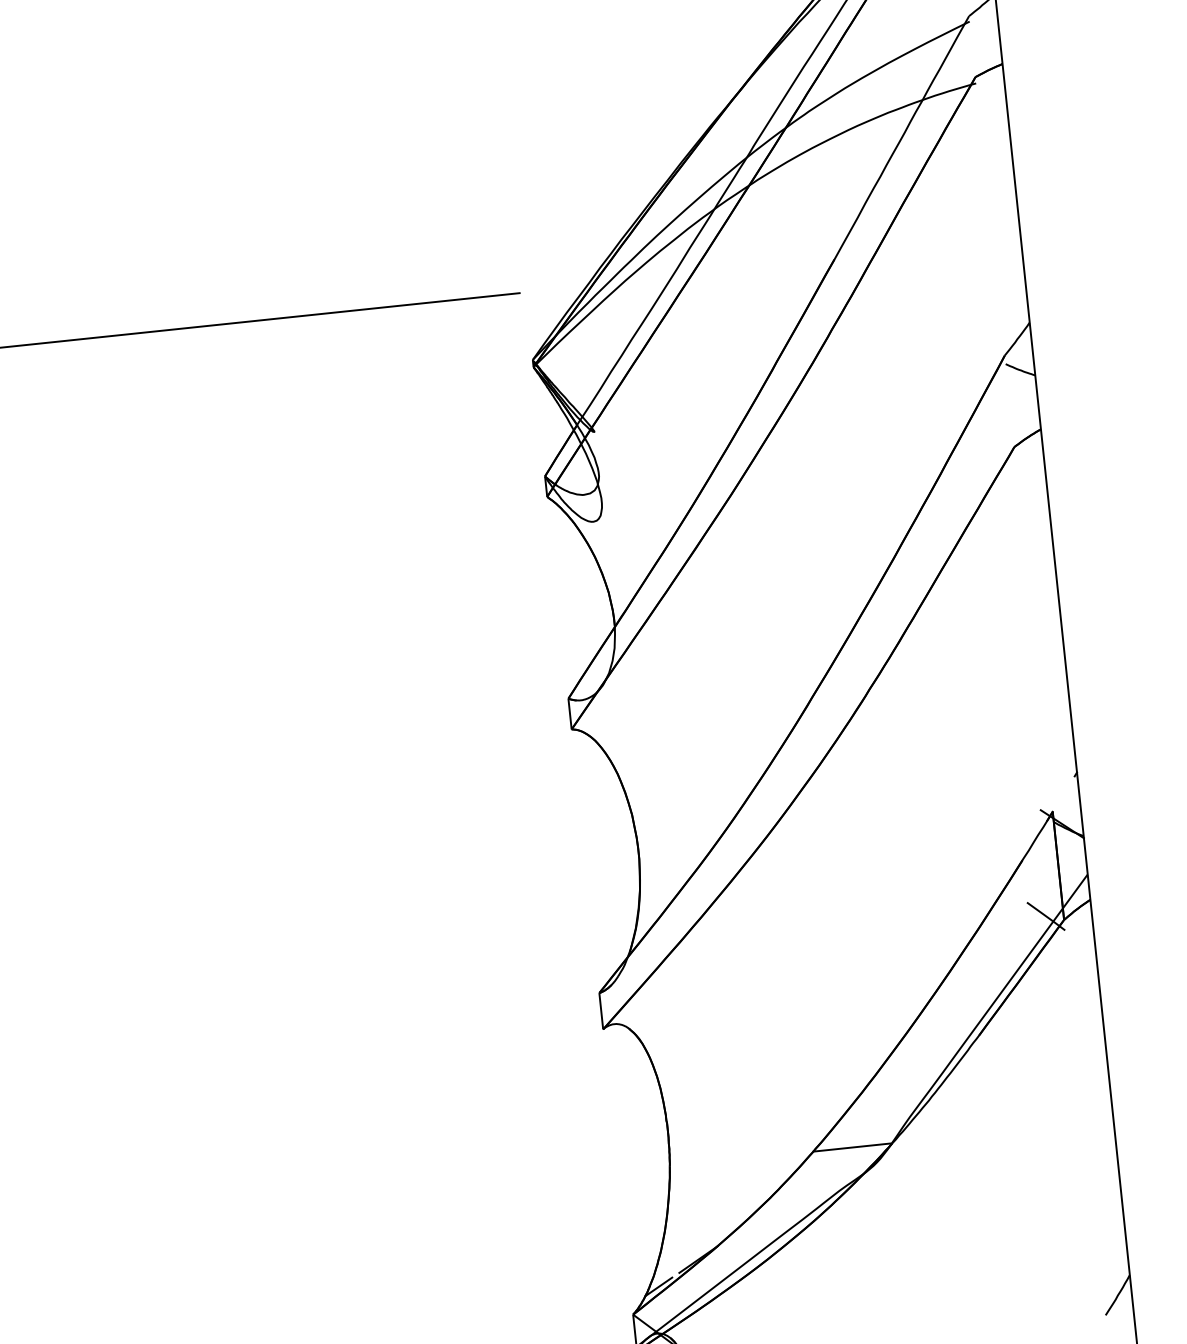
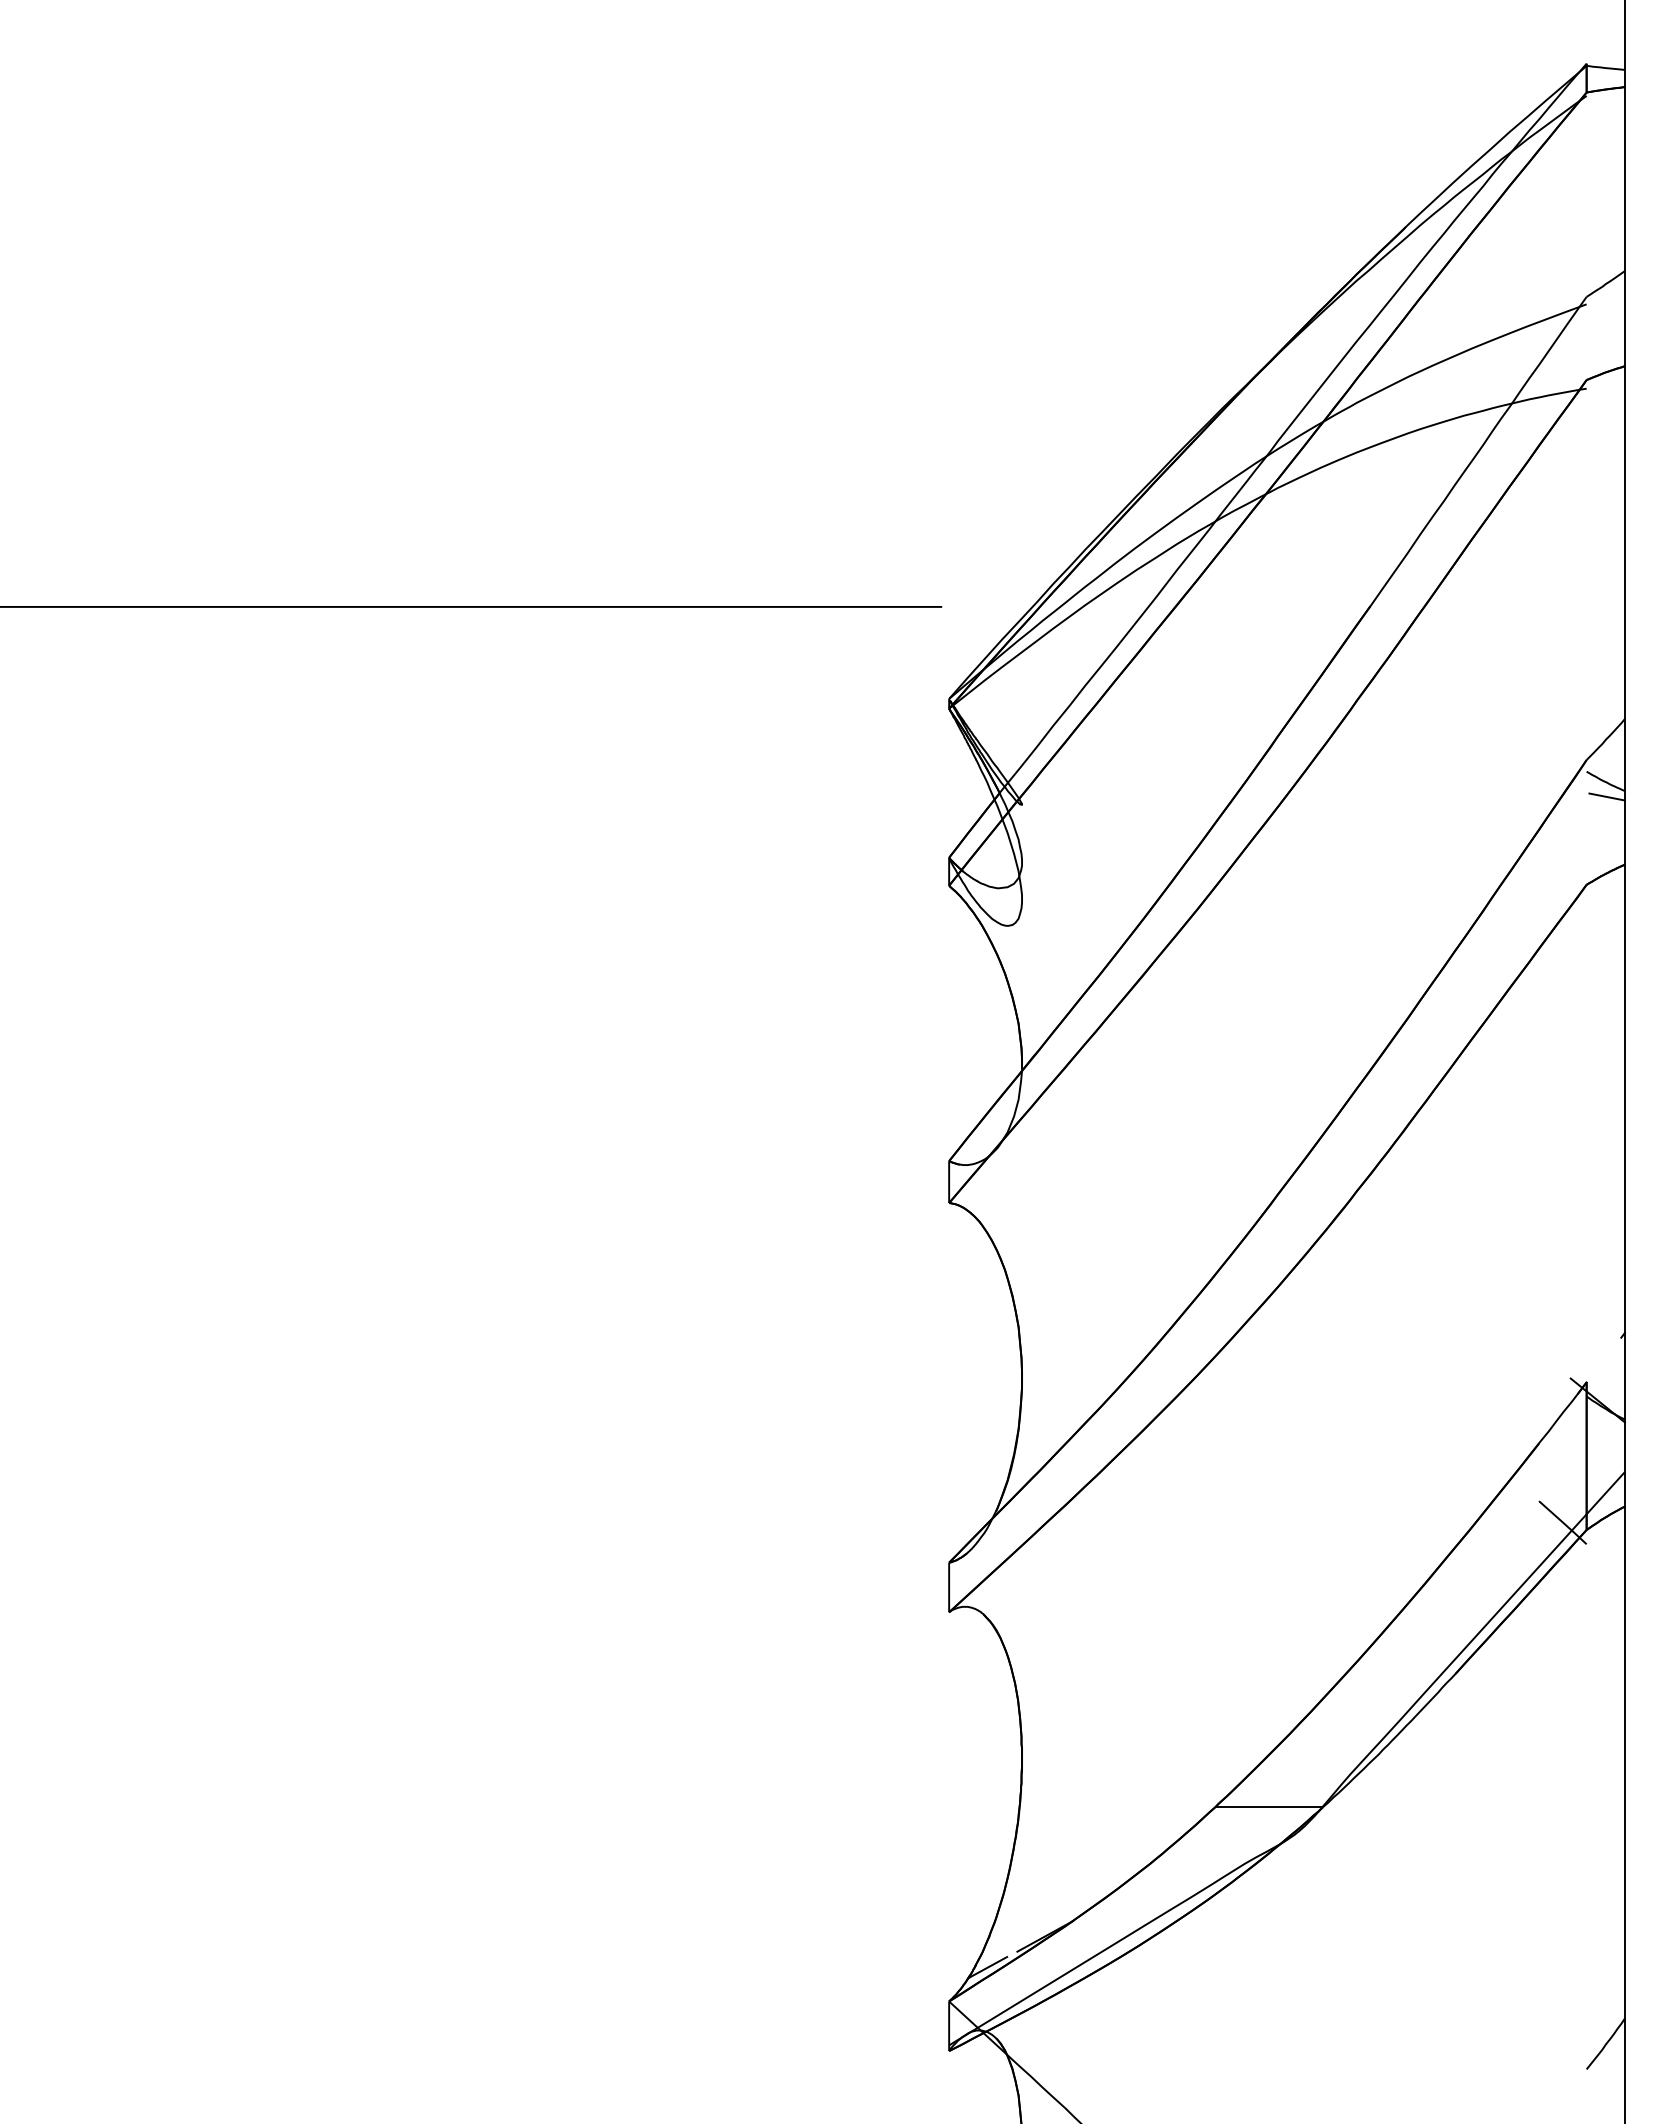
line: (1022, 380) -> (1606, 796), added

